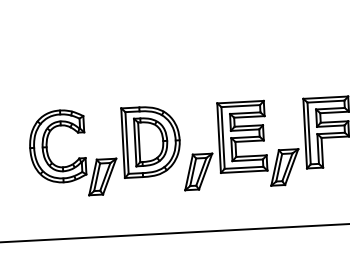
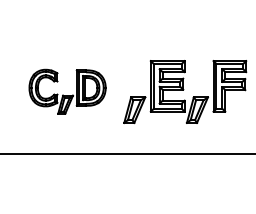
part: (105, 151) -> (67, 91), size x0.7

